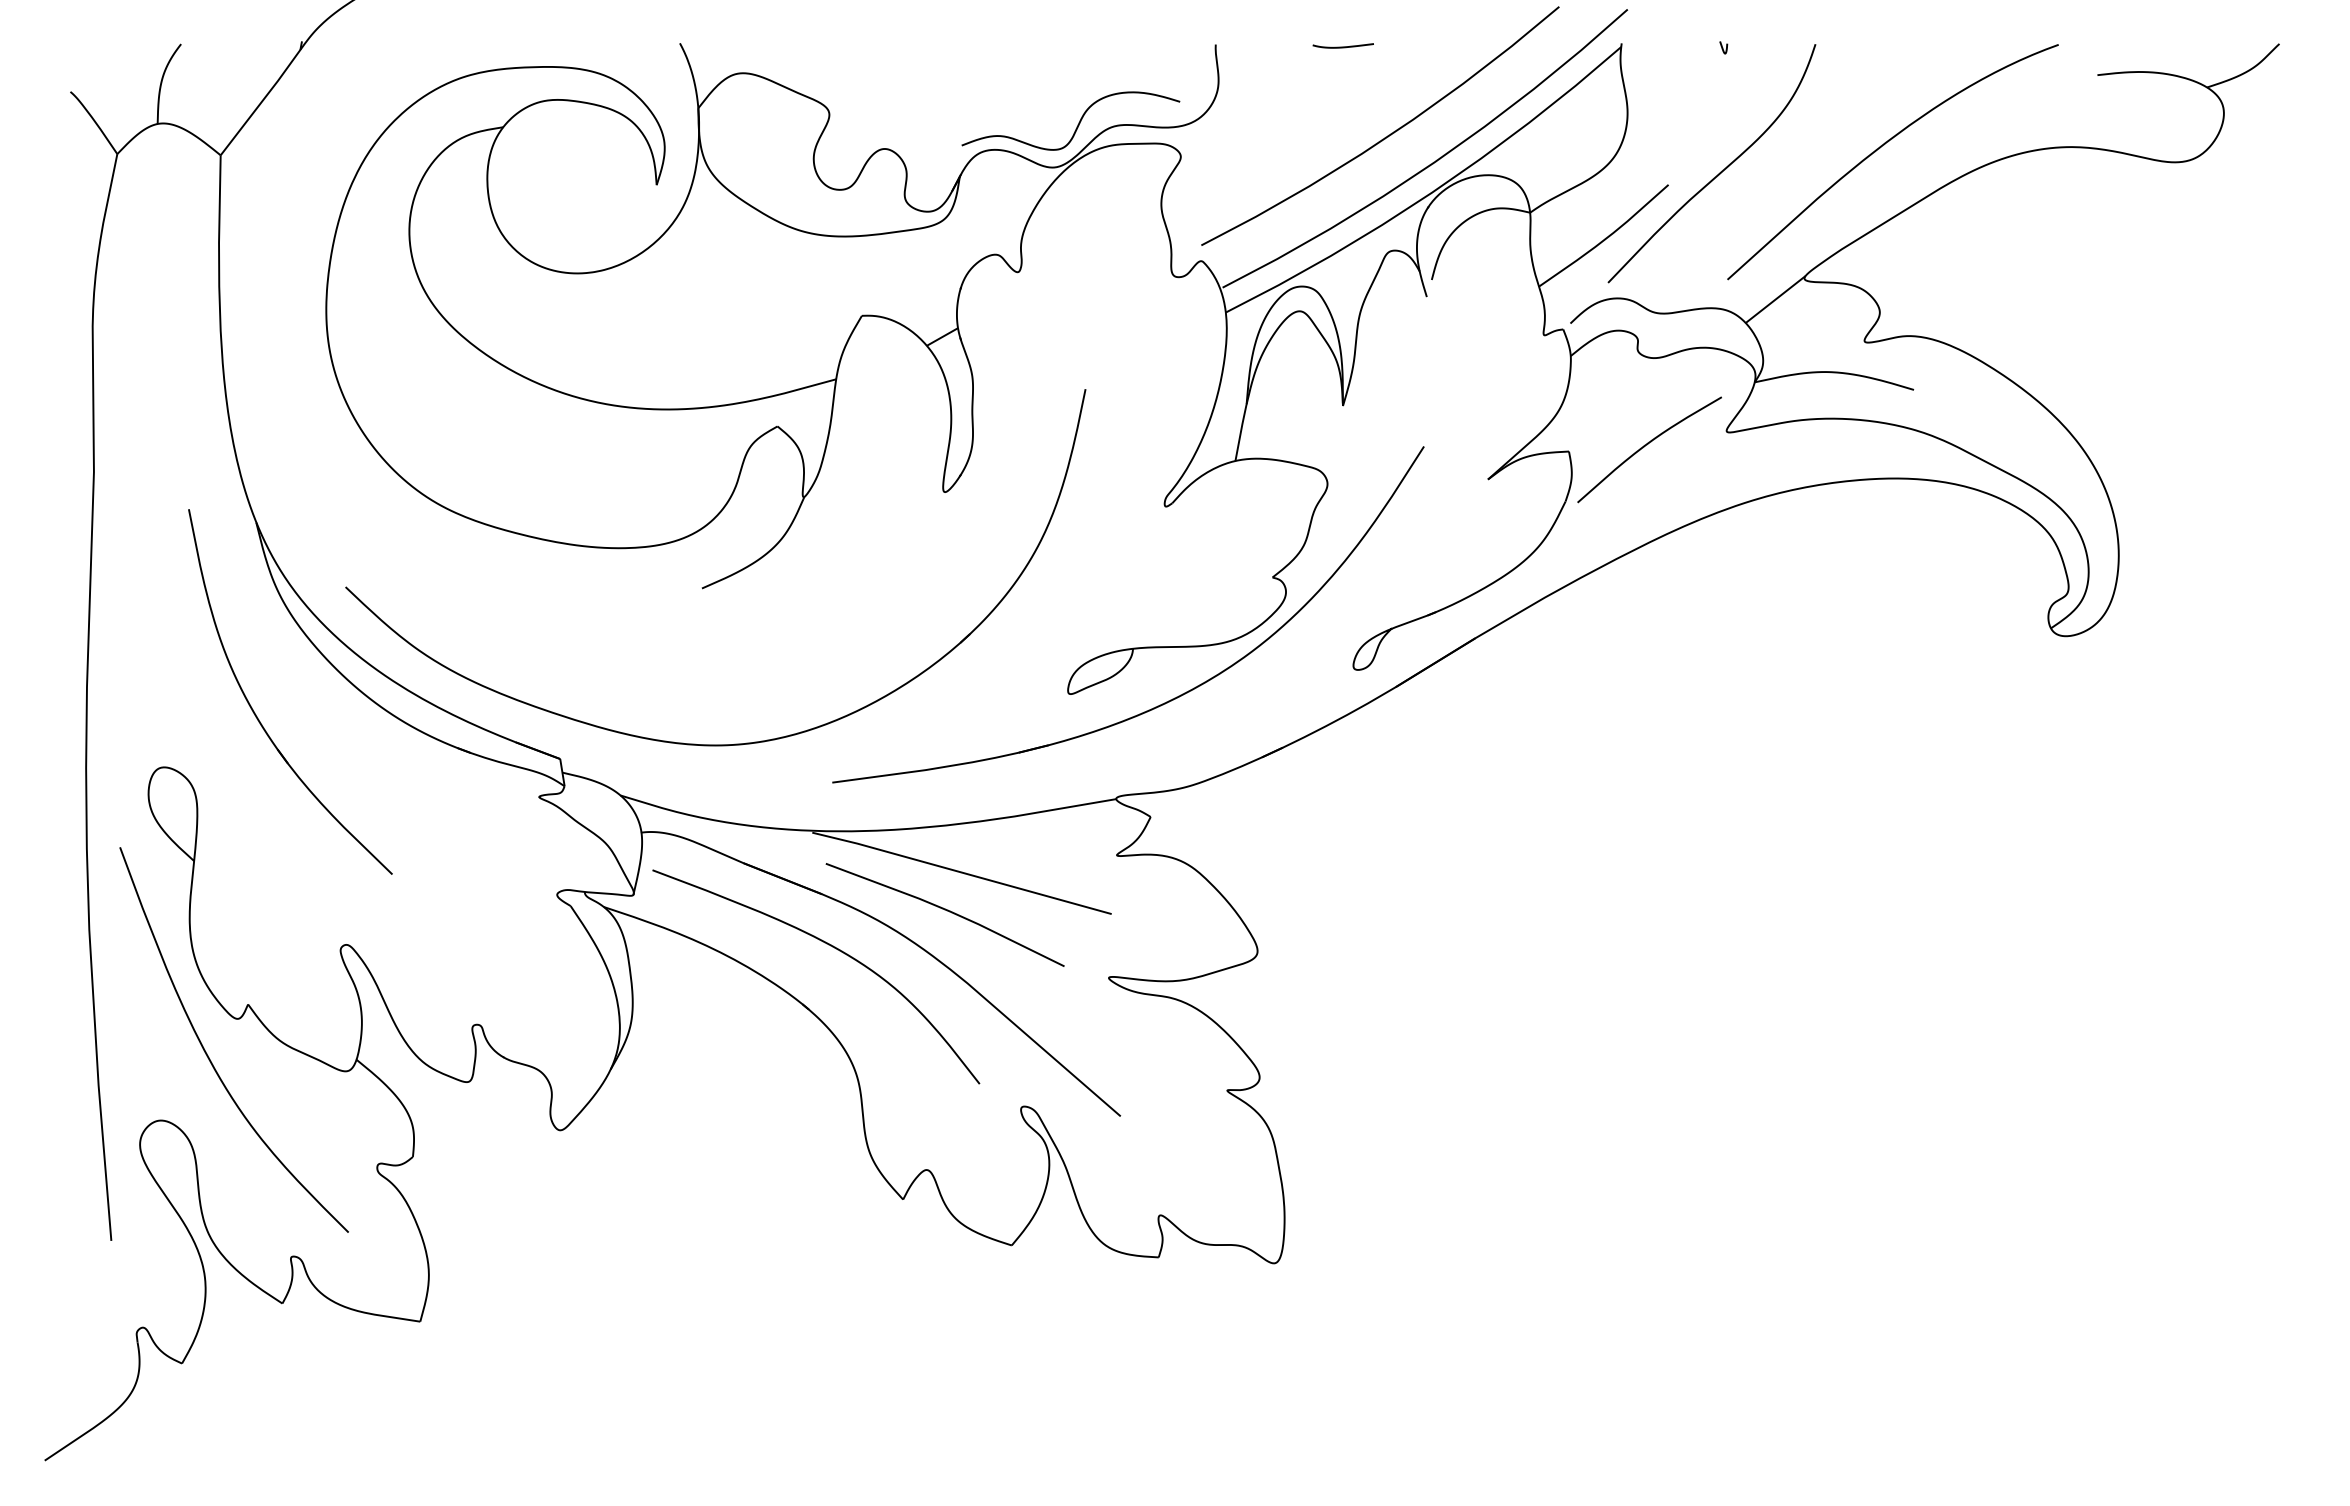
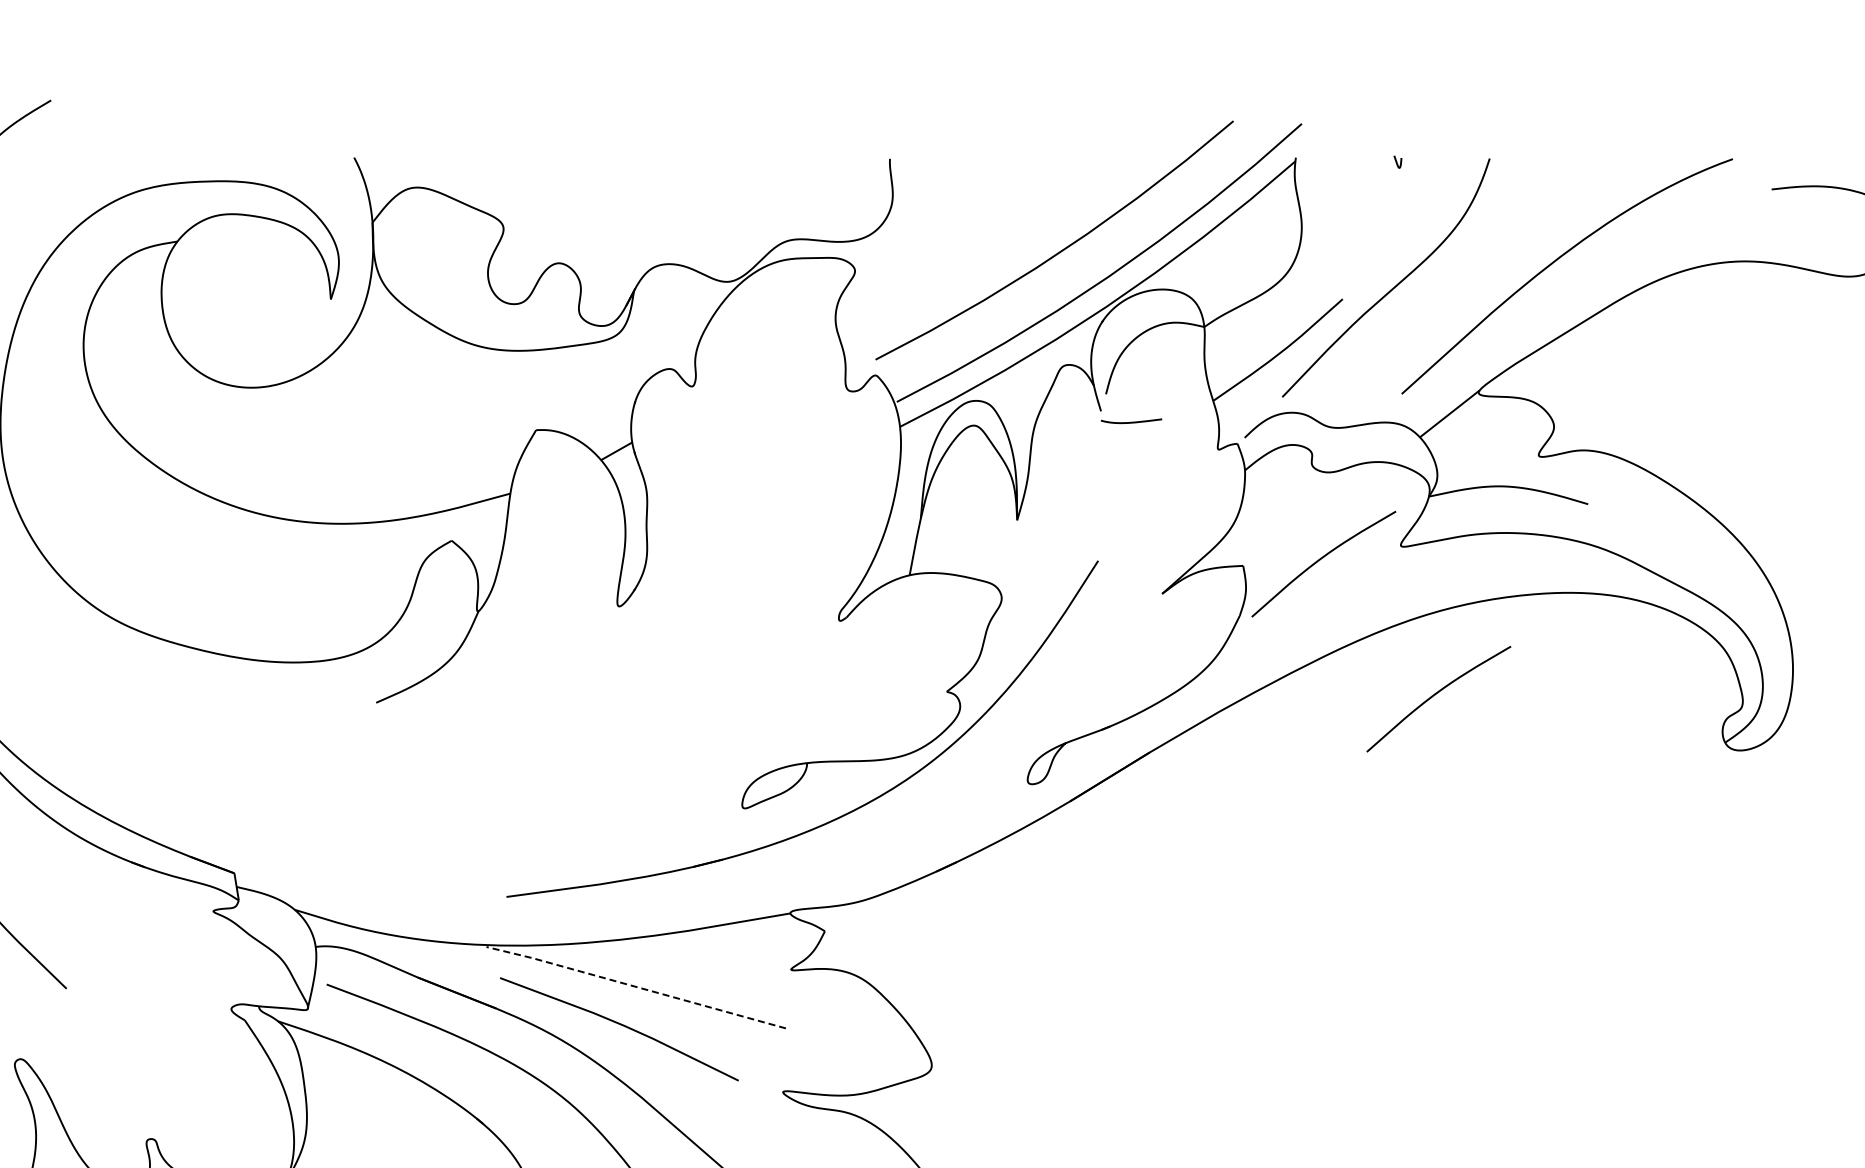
curve: (1342, 46) -> (1130, 421), moved
curve: (1077, 124) -> (751, 238), removed
curve: (1762, 580) -> (1436, 694), added
part: (715, 744) -> (389, 858), removed
line: (961, 872) -> (635, 986), solid -> dashed

